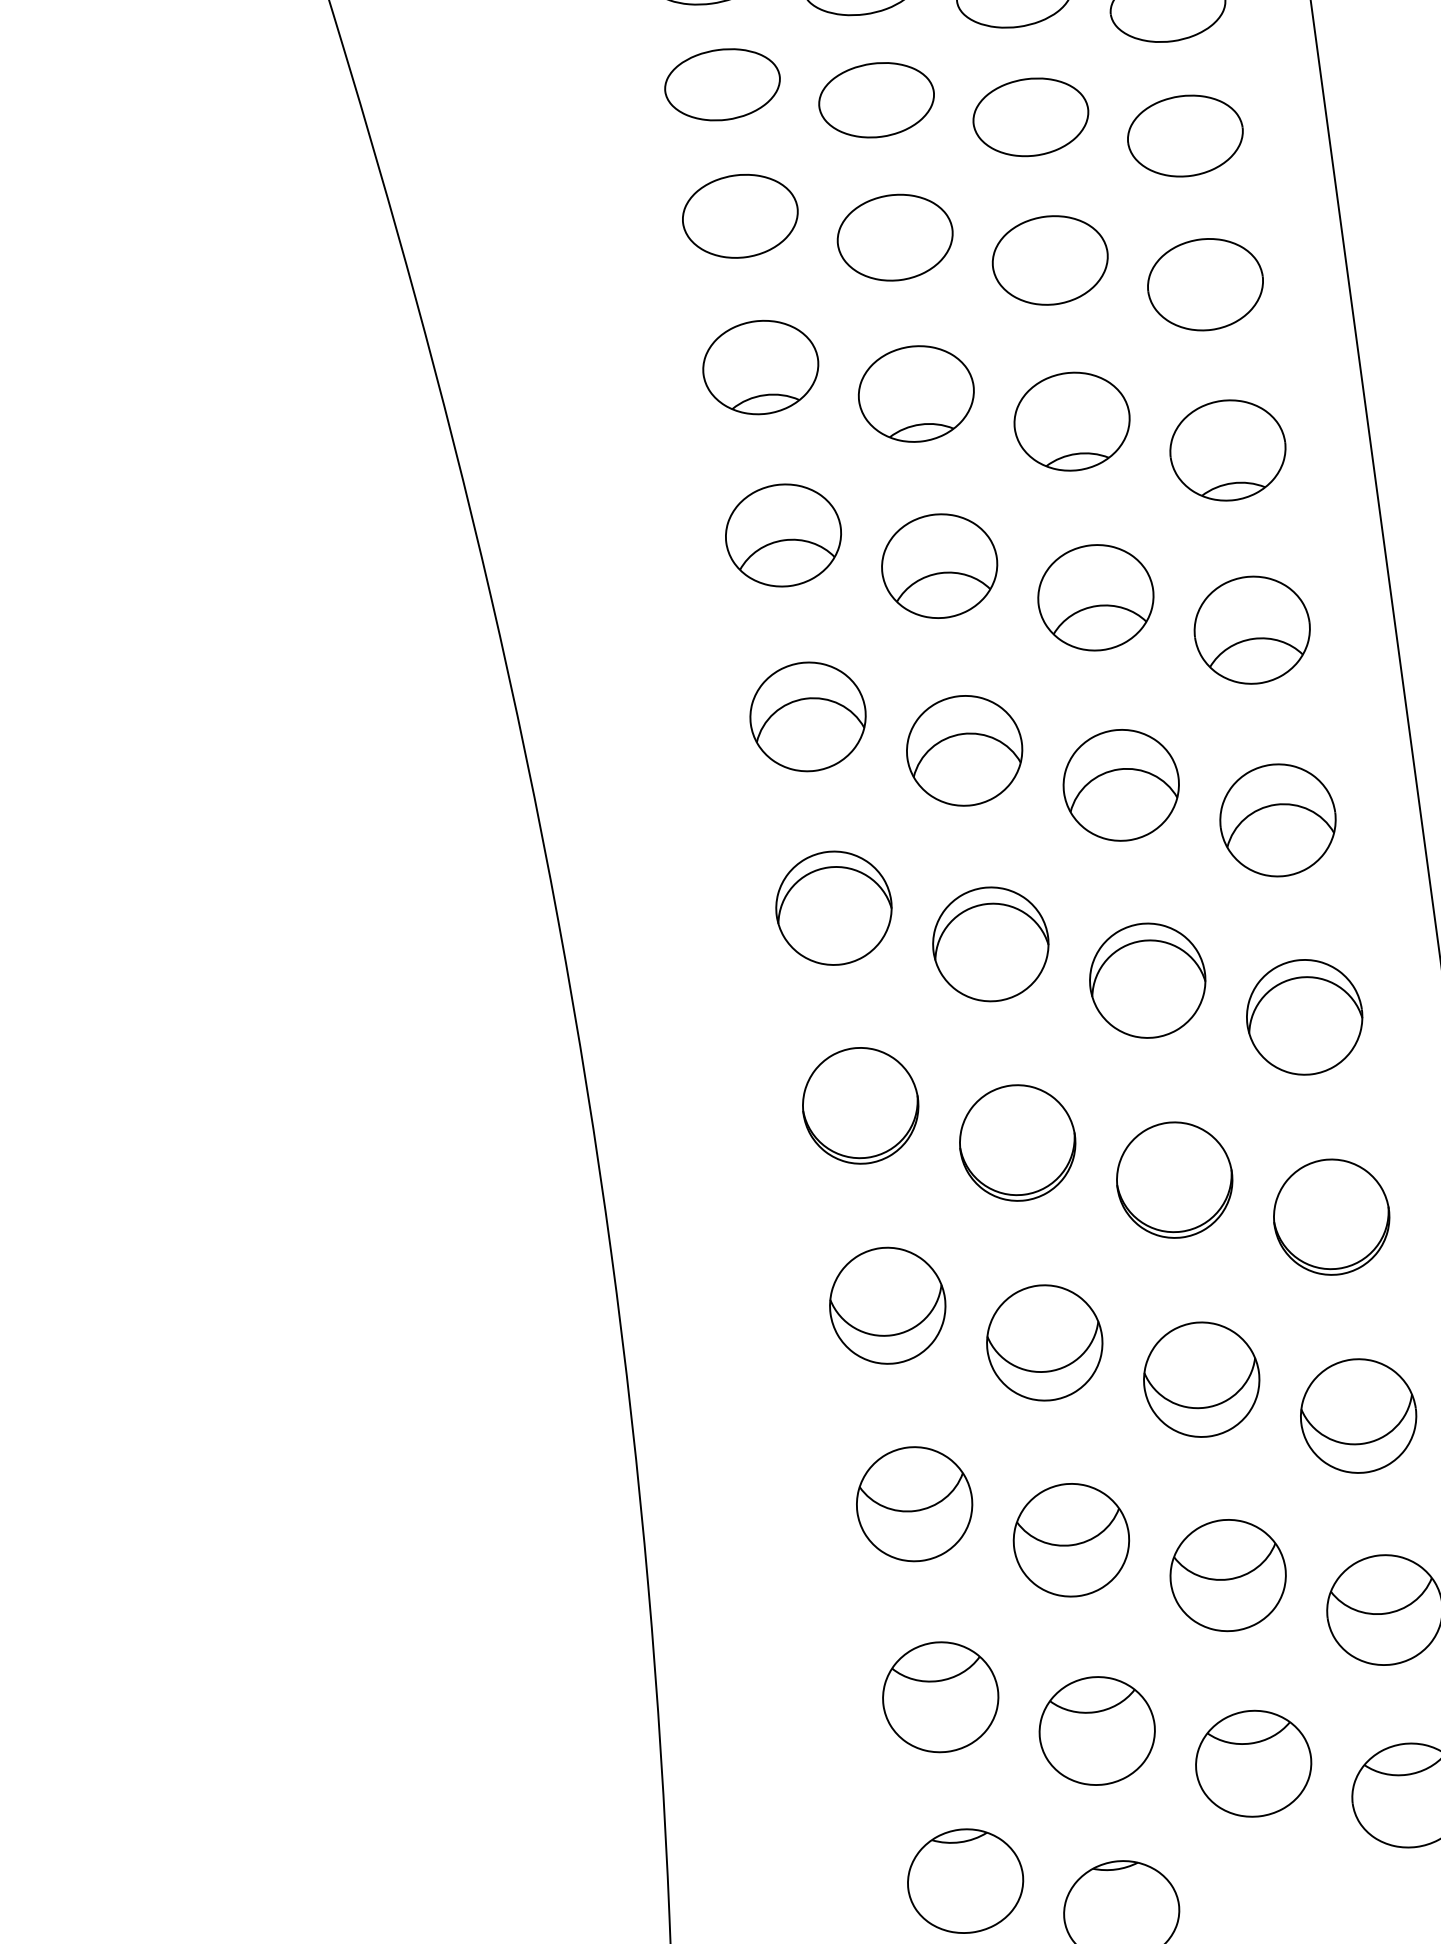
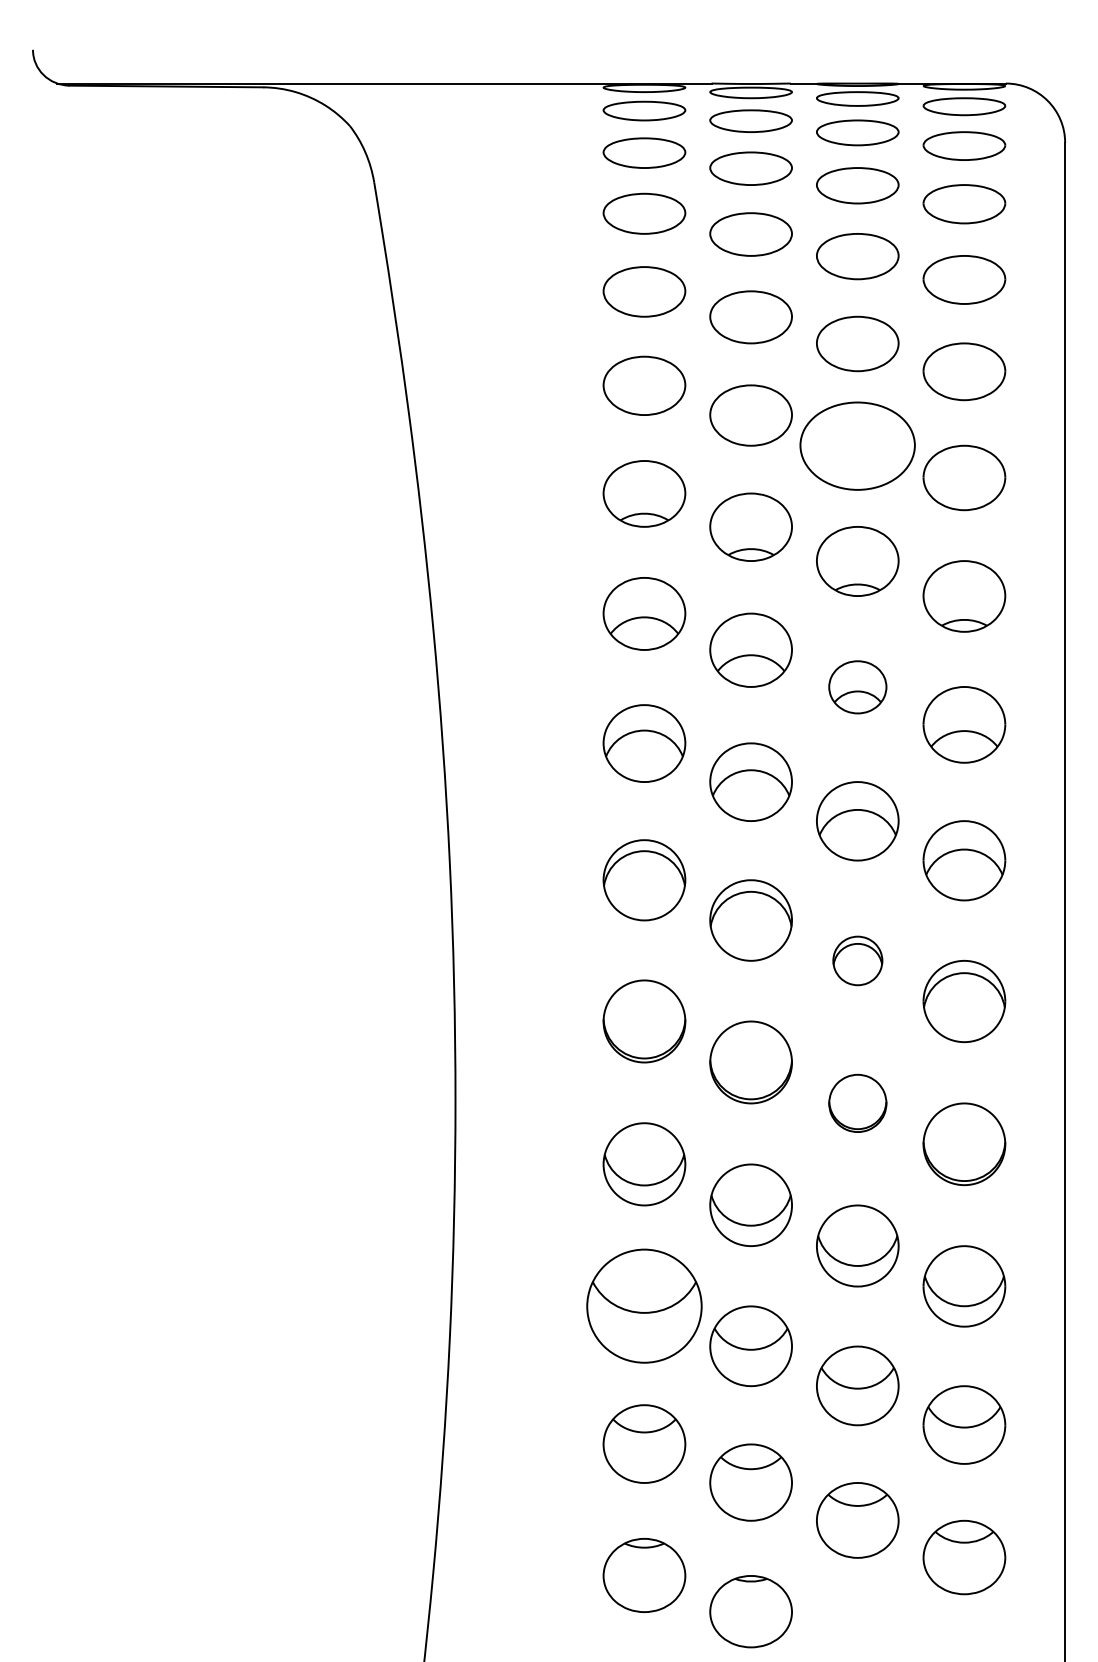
part: (1050, 260) -> (857, 446), size x1.4
part: (1095, 598) -> (857, 687), size x0.7
part: (1147, 980) -> (857, 960), size x0.6
part: (1174, 1180) -> (857, 1103), size x0.7
part: (914, 1503) -> (644, 1305), size x1.4

